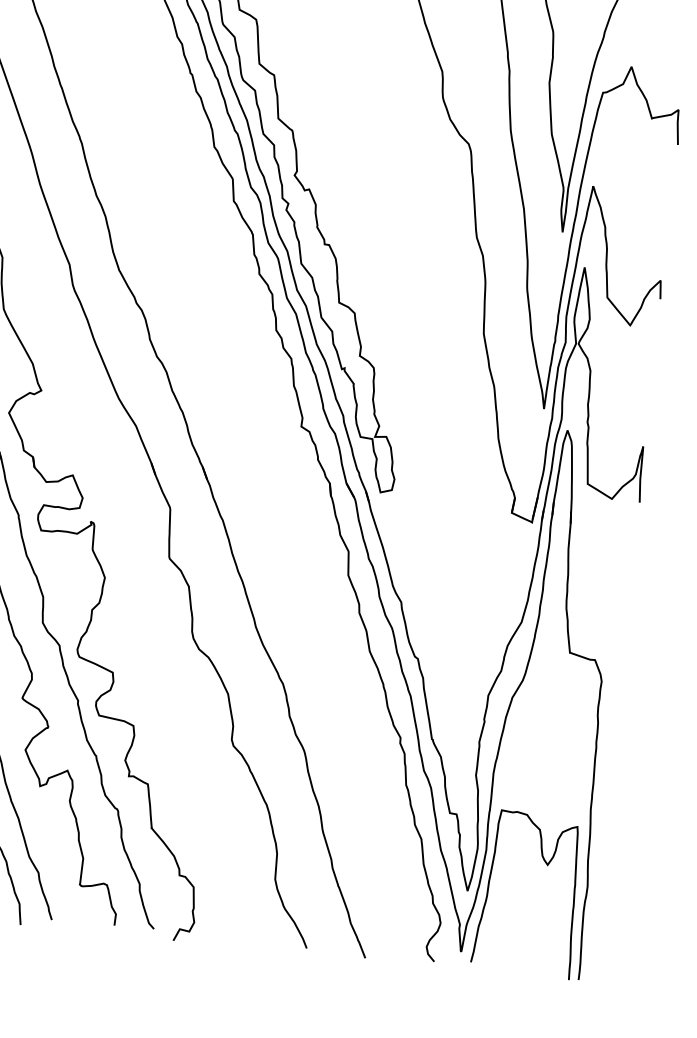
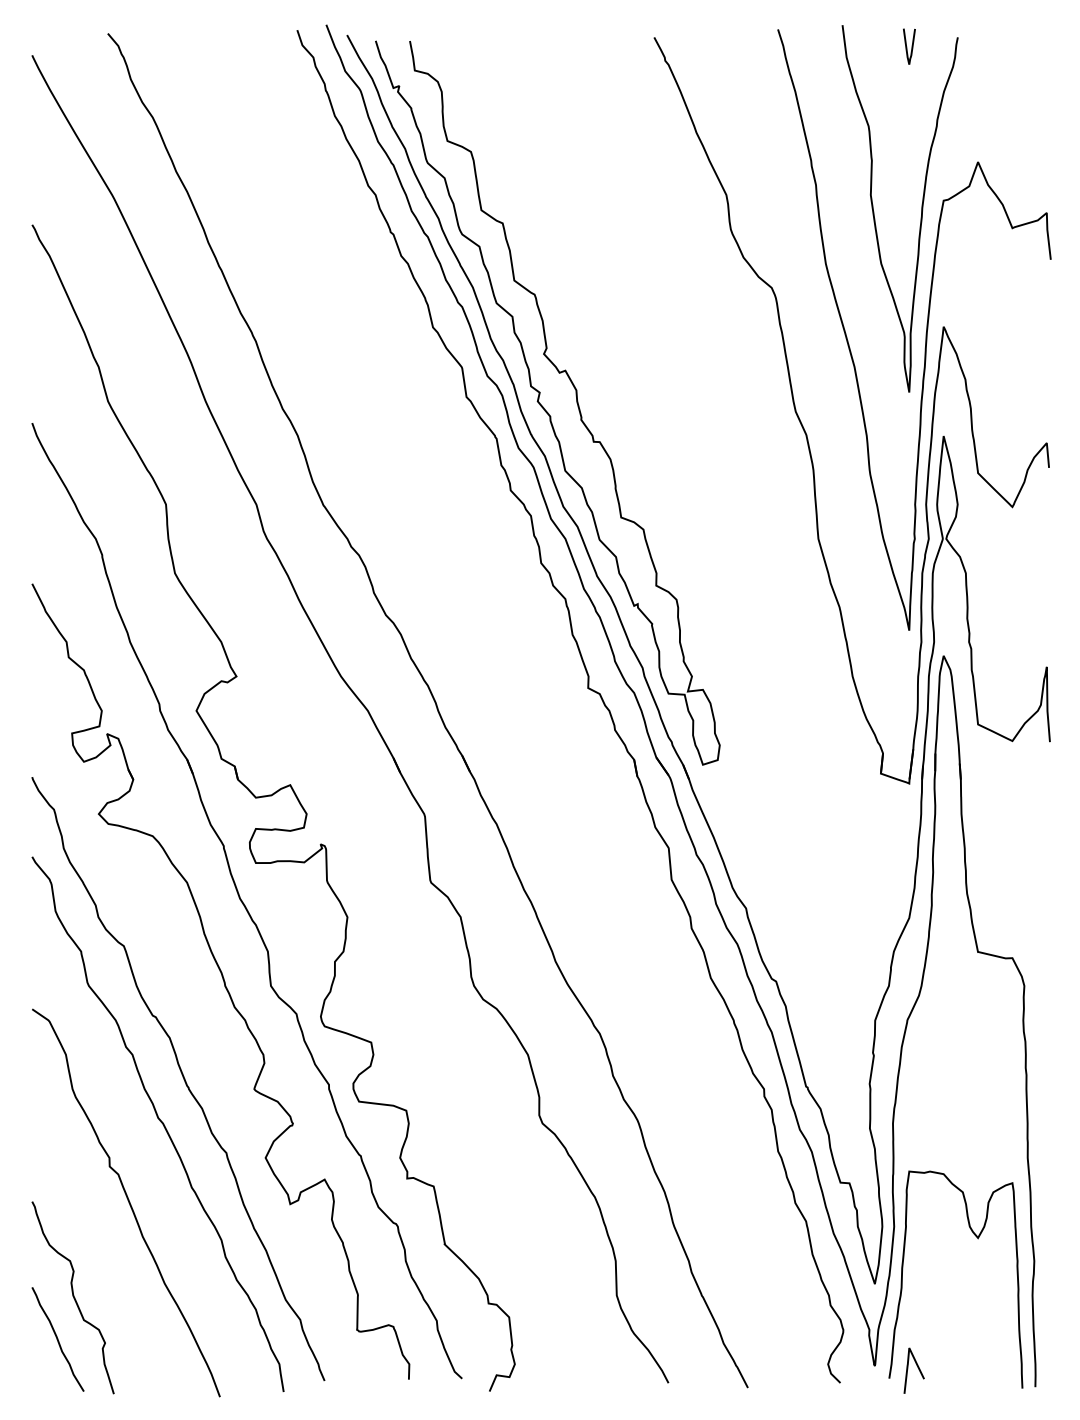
curve: (492, 956) -> (917, 1367), added

